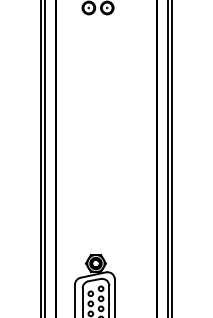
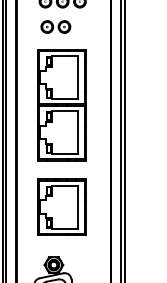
part: (103, 91) -> (60, 104), added
part: (103, 201) -> (60, 207), added

